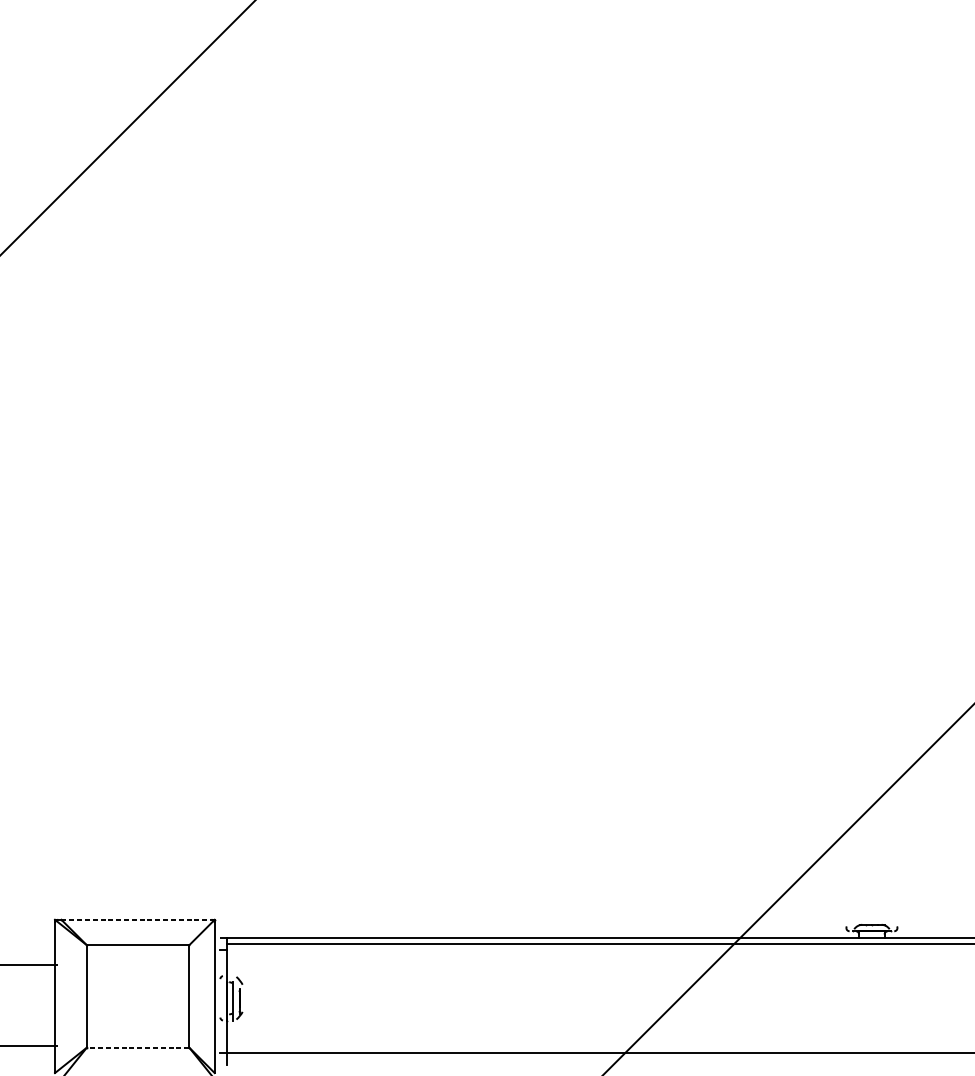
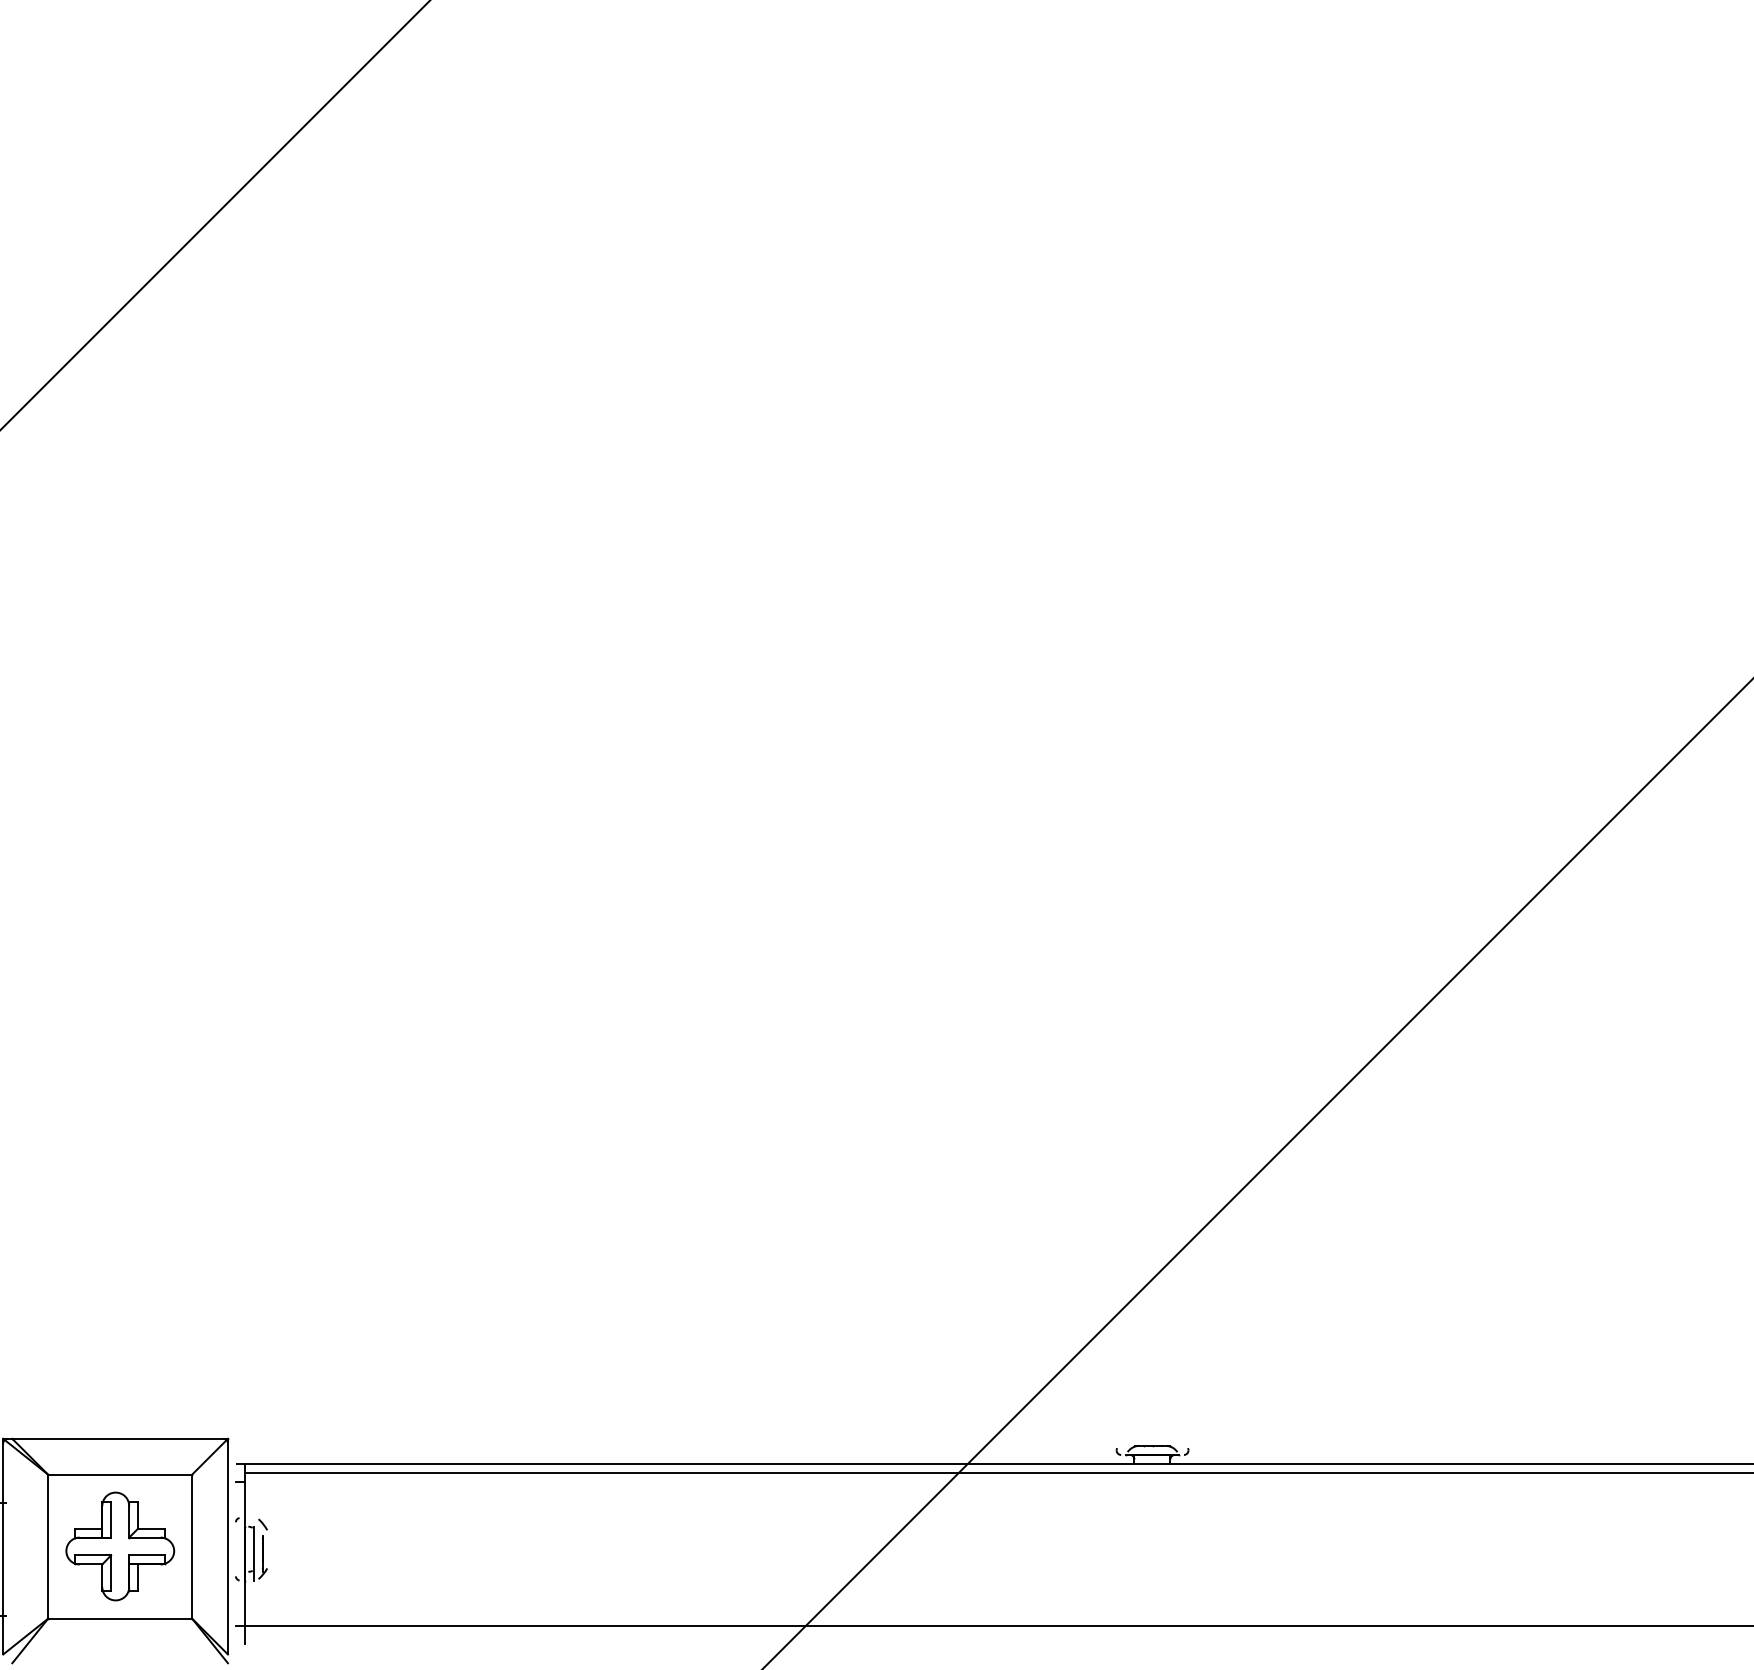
line: (138, 919) -> (120, 1438), dashed -> solid
part: (138, 996) -> (120, 1546), added
line: (138, 1047) -> (120, 1618), dashed -> solid

